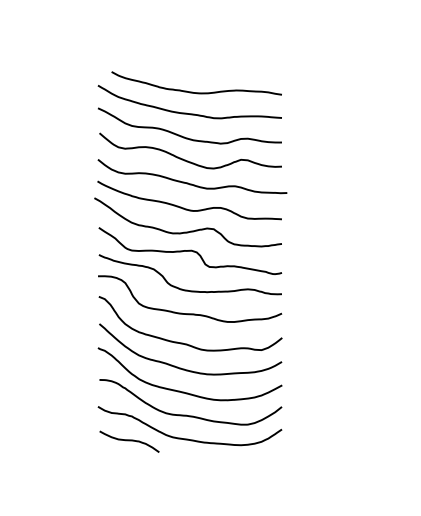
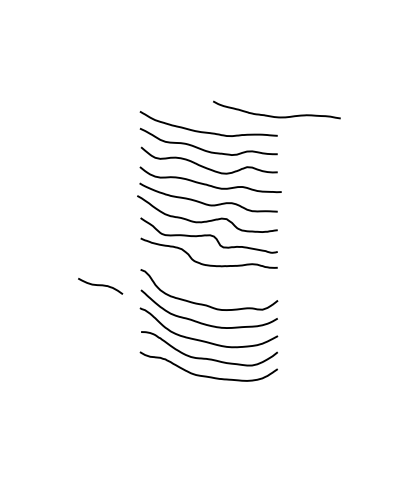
curve: (196, 92) -> (276, 116), moved
curve: (189, 312) -> (208, 281), removed
curve: (129, 441) -> (100, 286), moved

